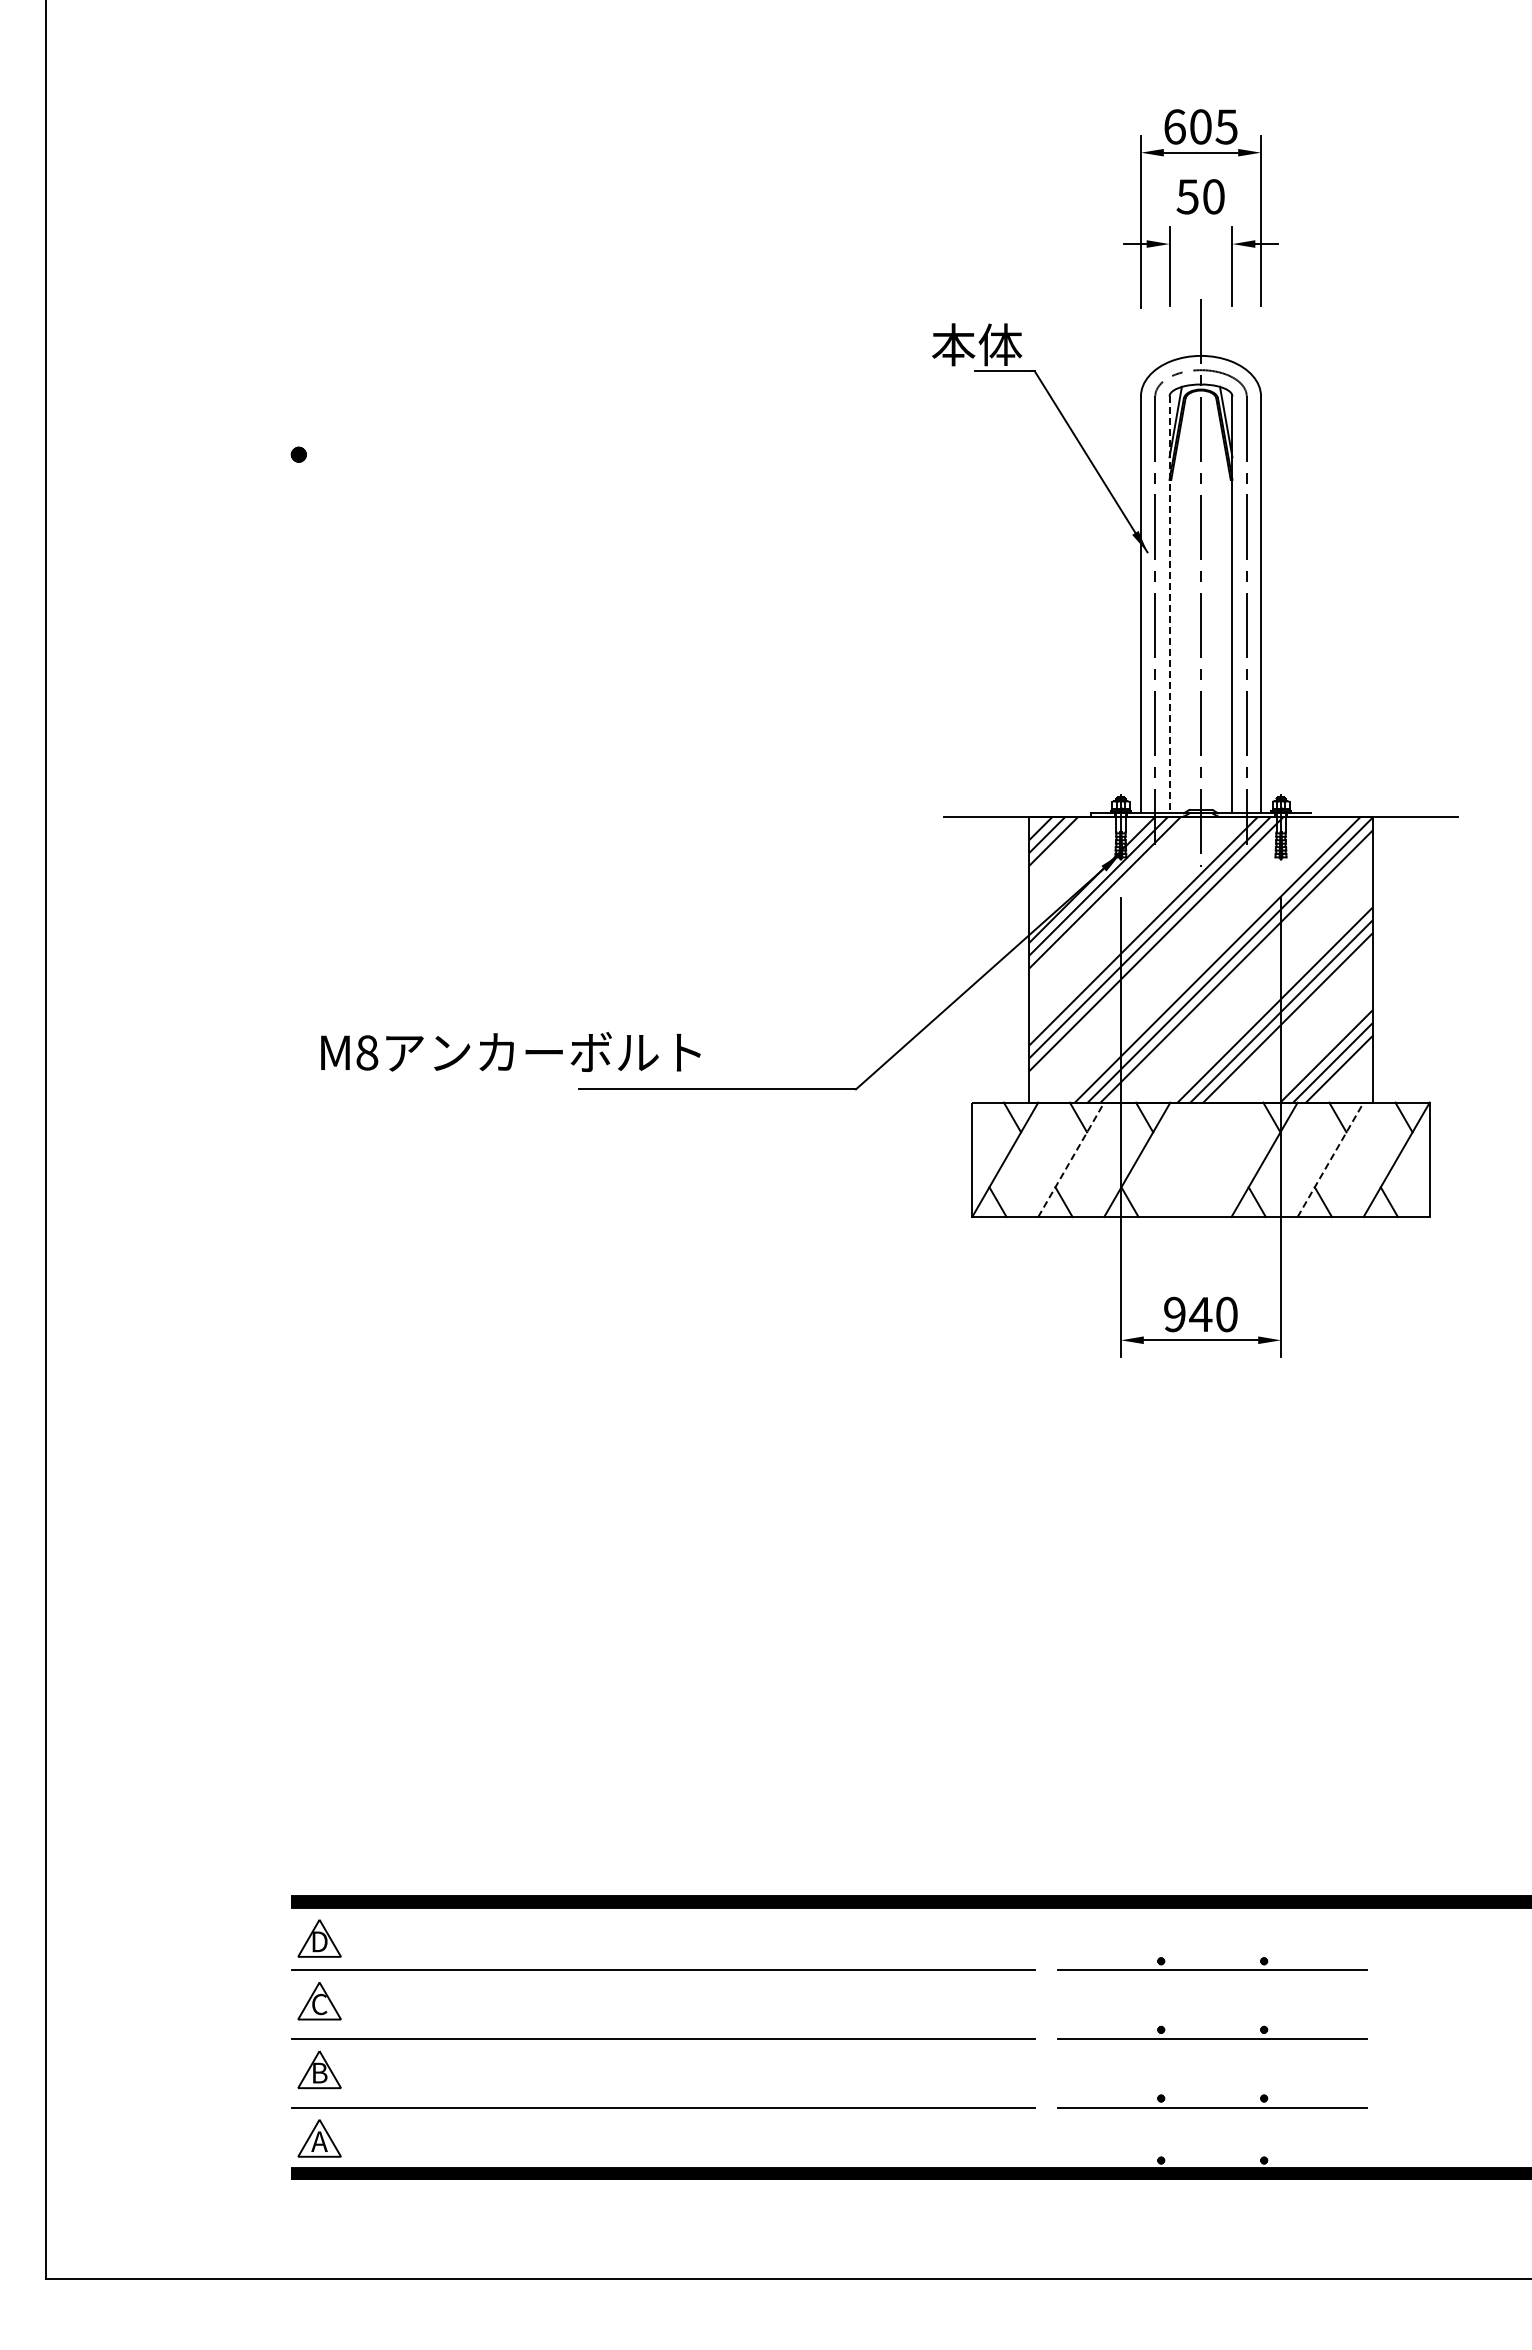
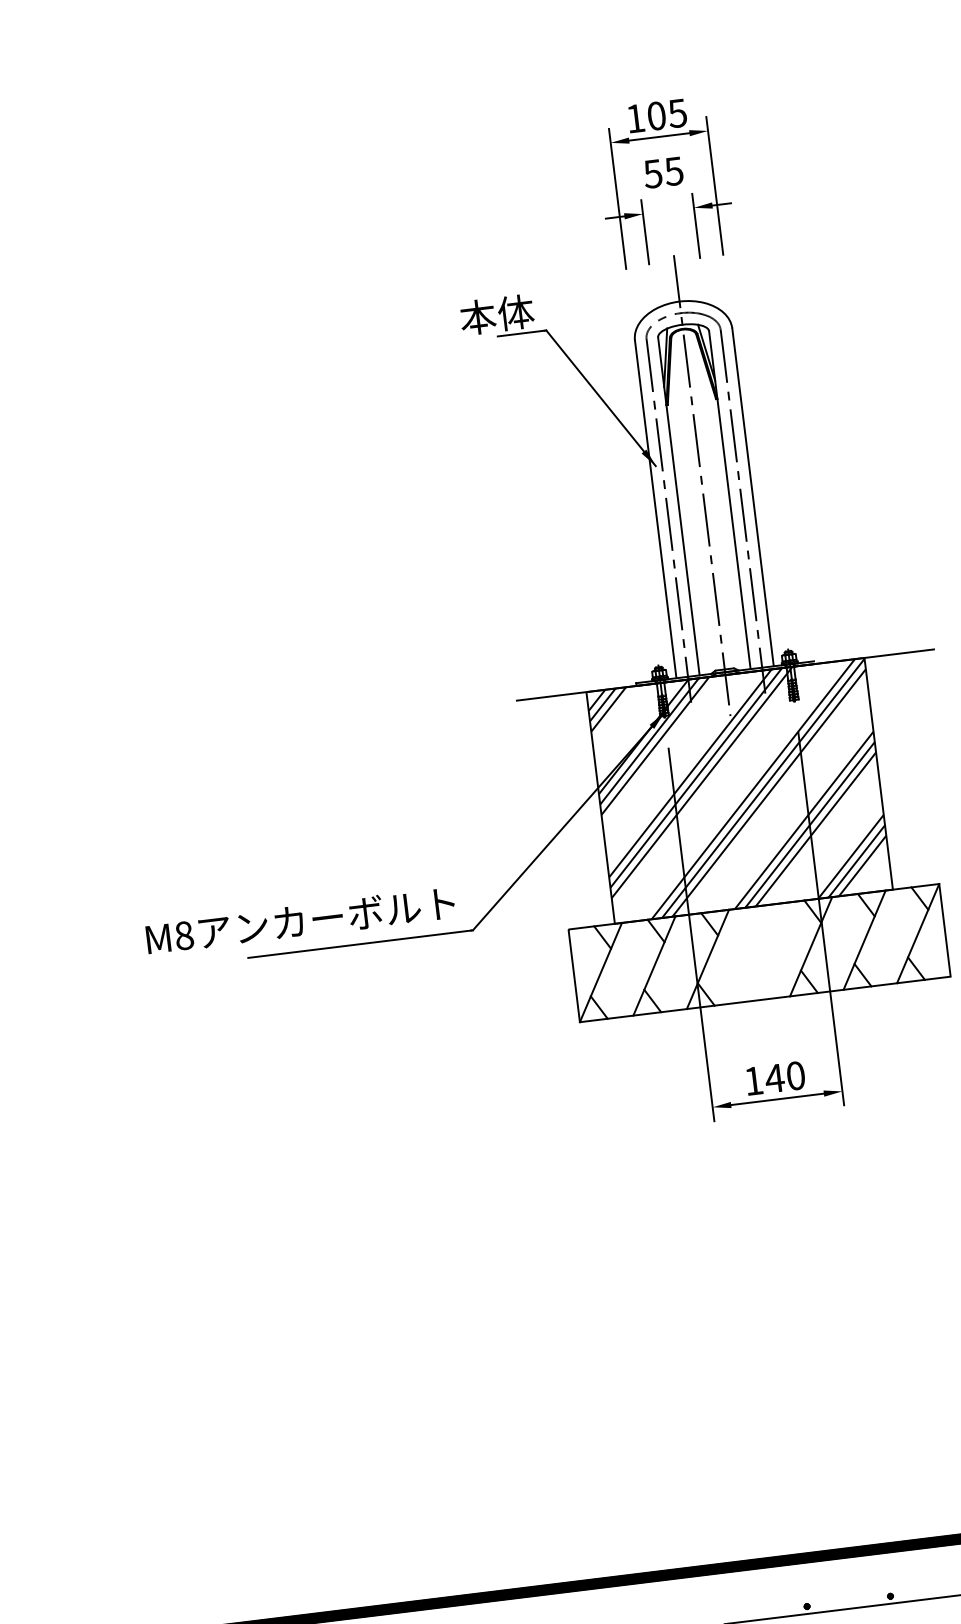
text: (1174, 126) -> (635, 118), 605 -> 105
text: (1213, 196) -> (673, 171), 50 -> 55
line: (1169, 605) -> (678, 506), dashed -> solid
text: (510, 1051) -> (300, 920), moved
line: (1071, 1159) -> (654, 965), dashed -> solid
line: (1330, 1159) -> (864, 939), dashed -> solid
text: (1174, 1314) -> (753, 1081), 940 -> 140

